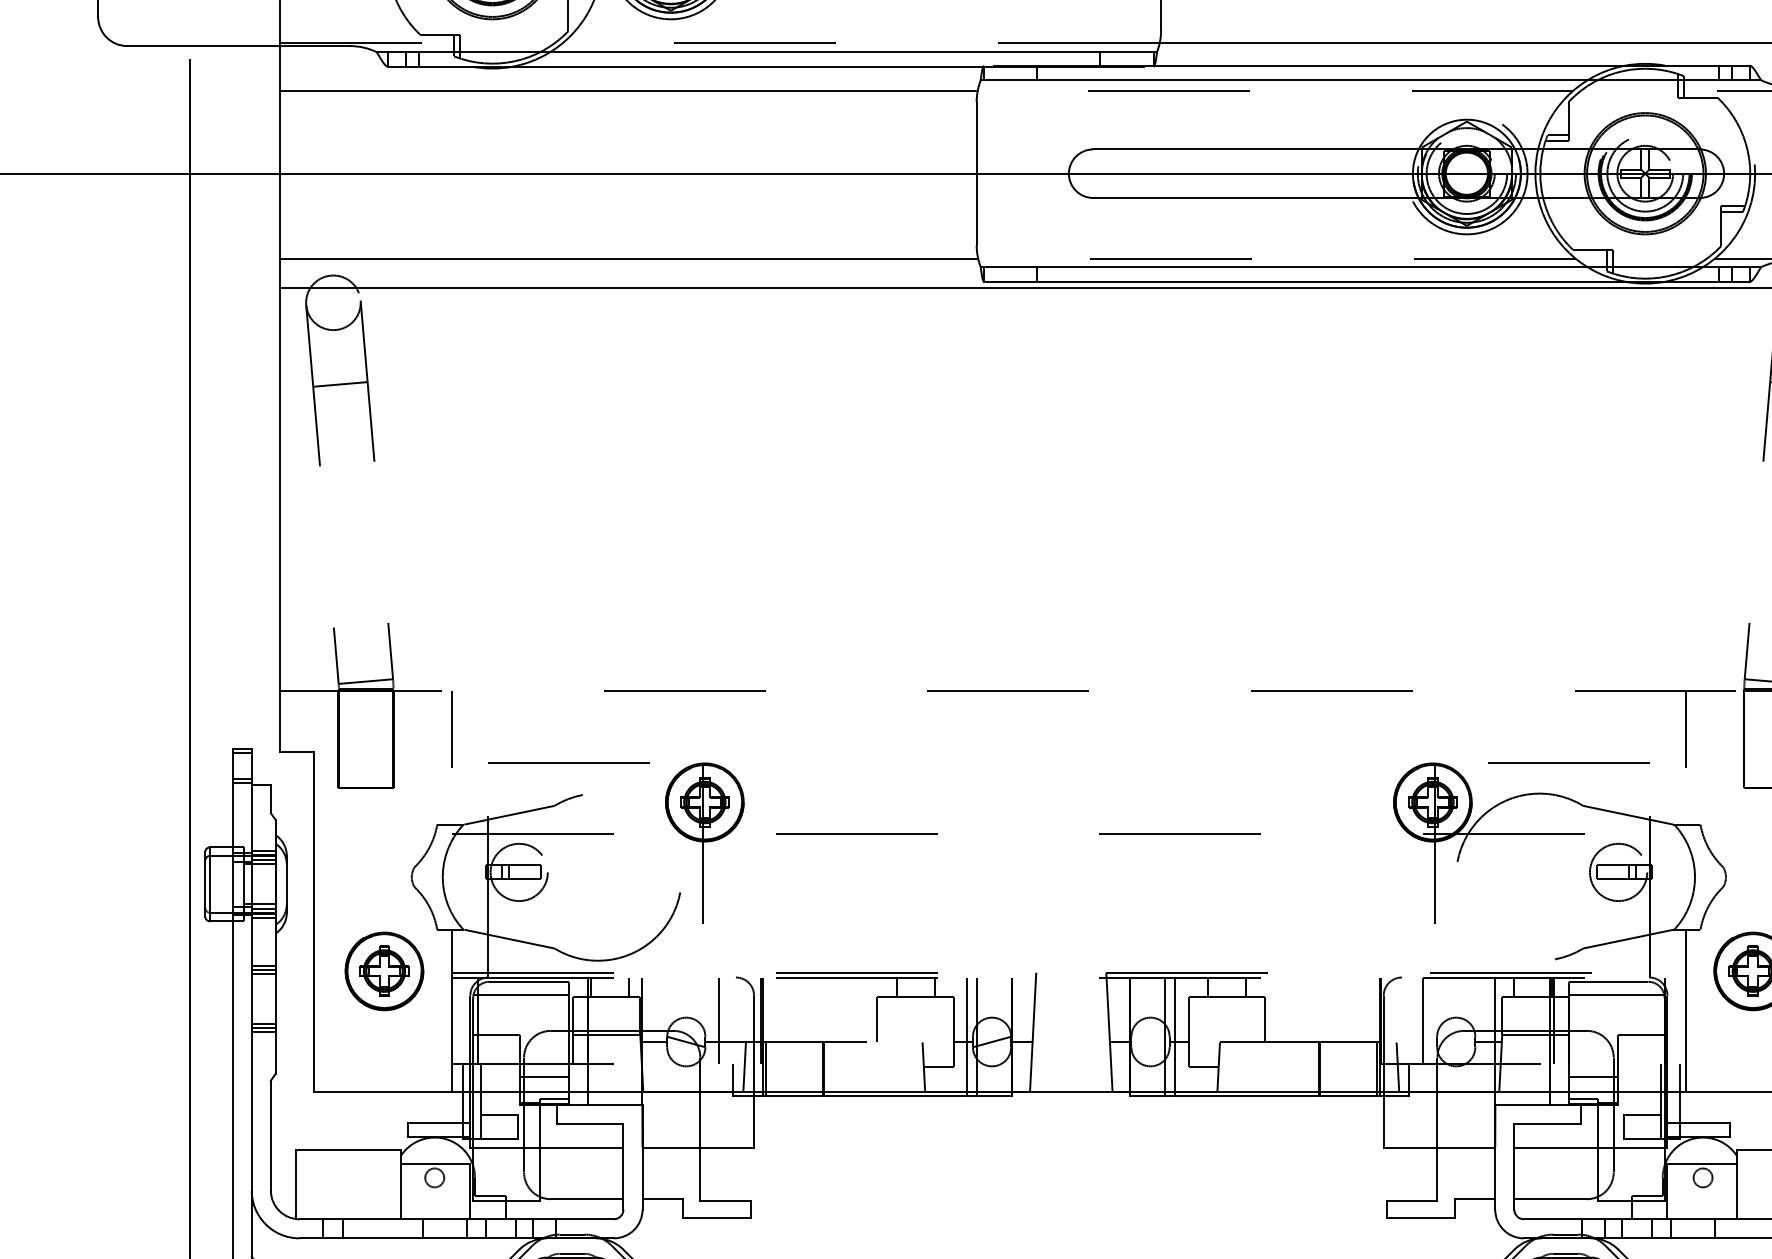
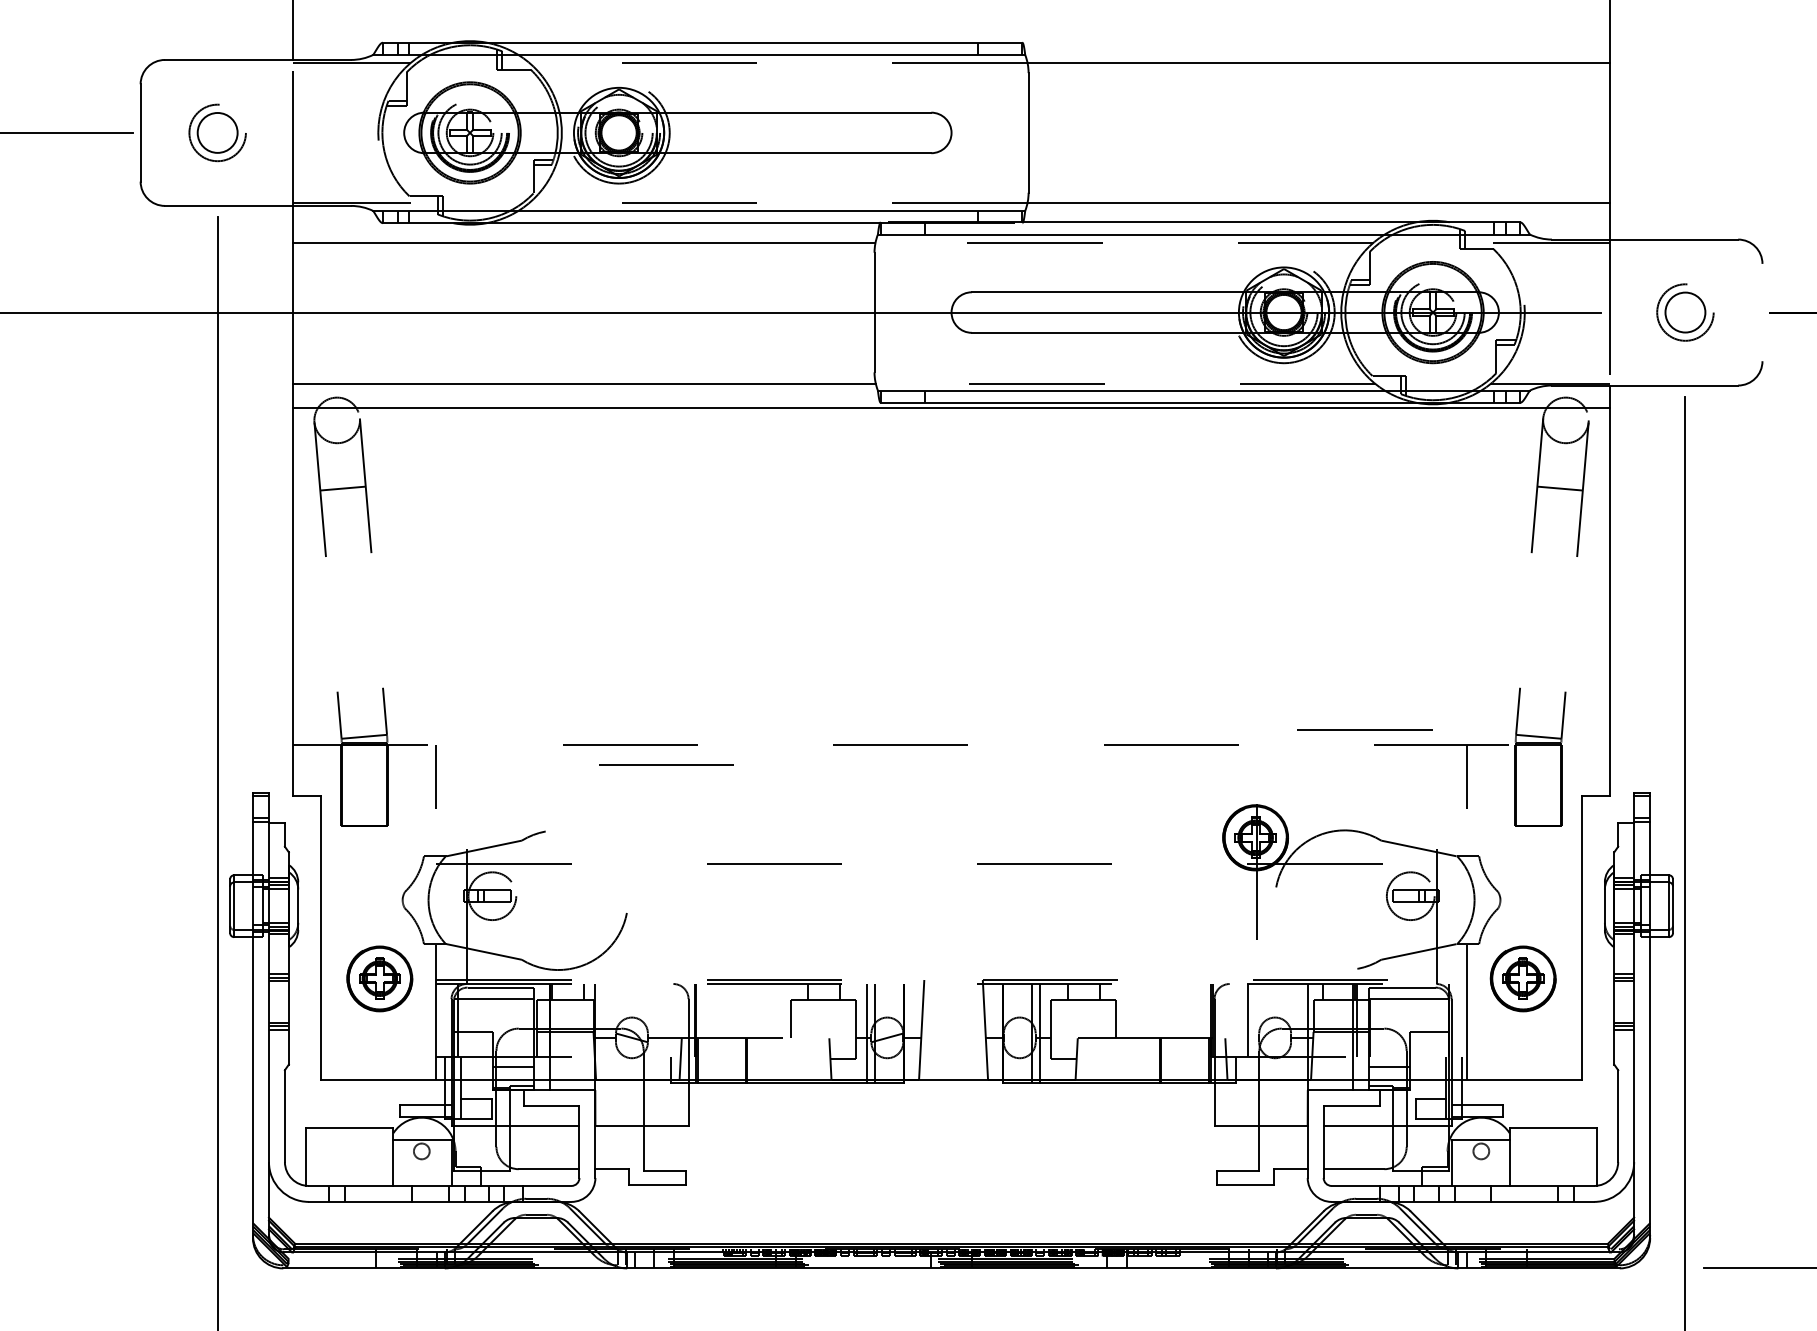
line: (569, 761) -> (666, 764), moved
line: (1568, 761) -> (1364, 729), moved
part: (704, 842) -> (647, 871), removed
line: (719, 1021) -> (659, 1020), removed

